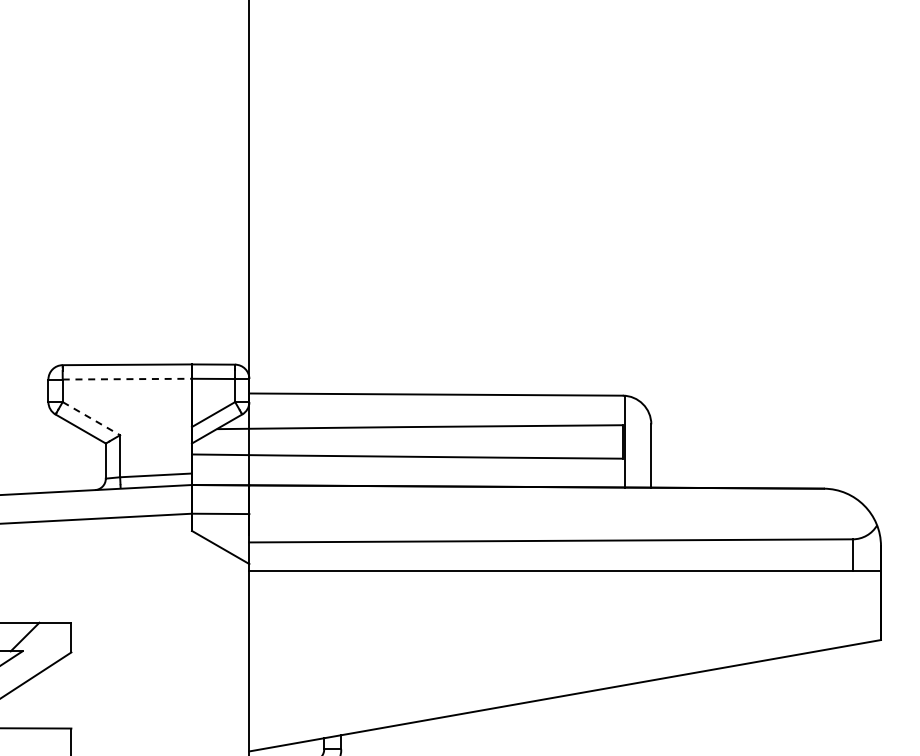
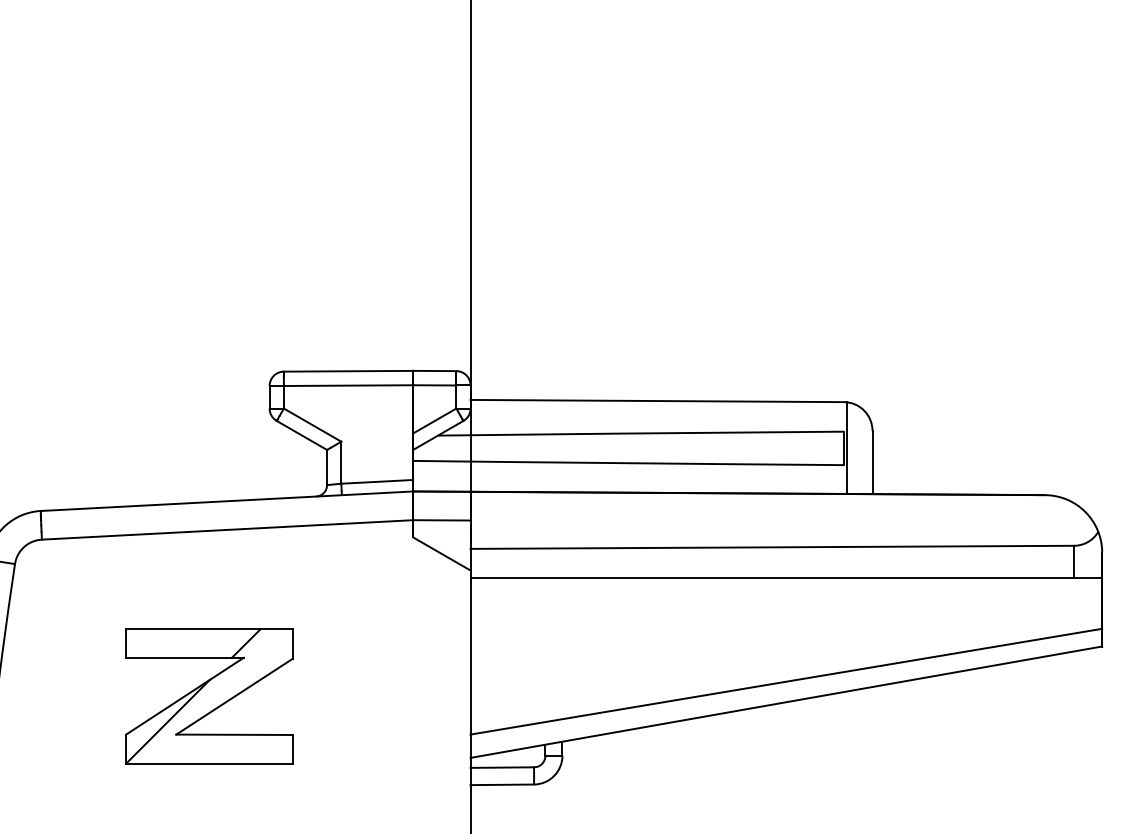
line: (127, 379) -> (348, 385), dashed -> solid
line: (92, 419) -> (313, 425), dashed -> solid
line: (565, 675) -> (786, 681), added

